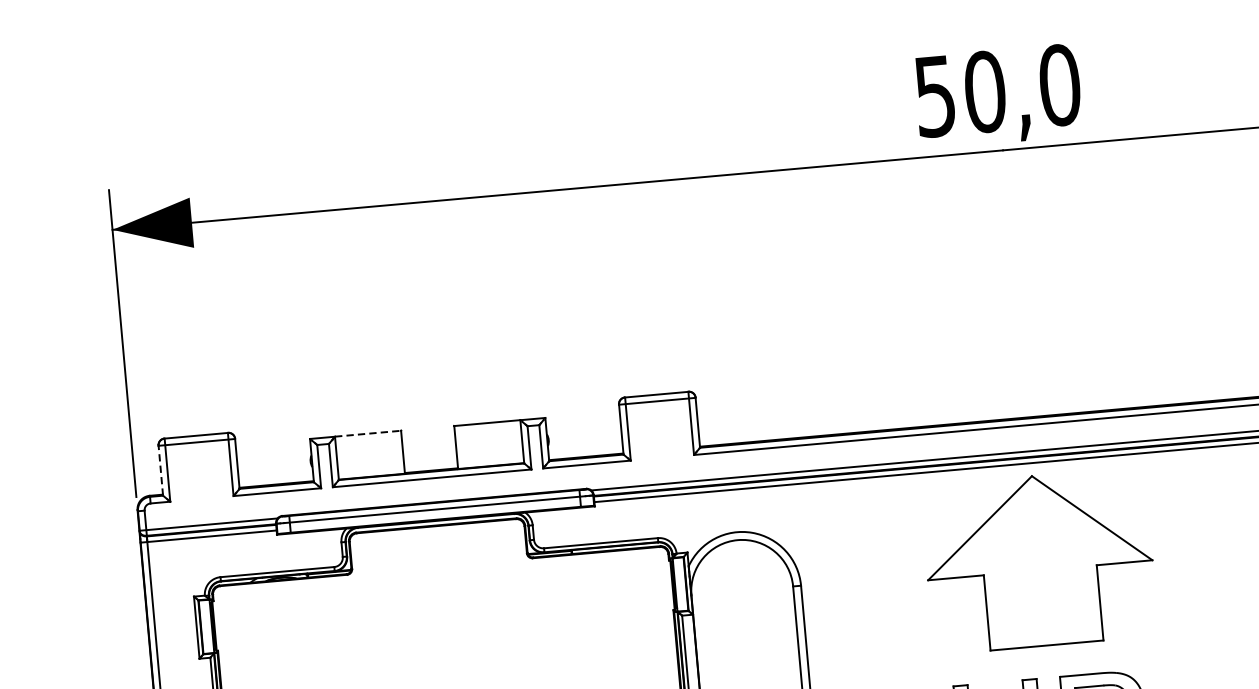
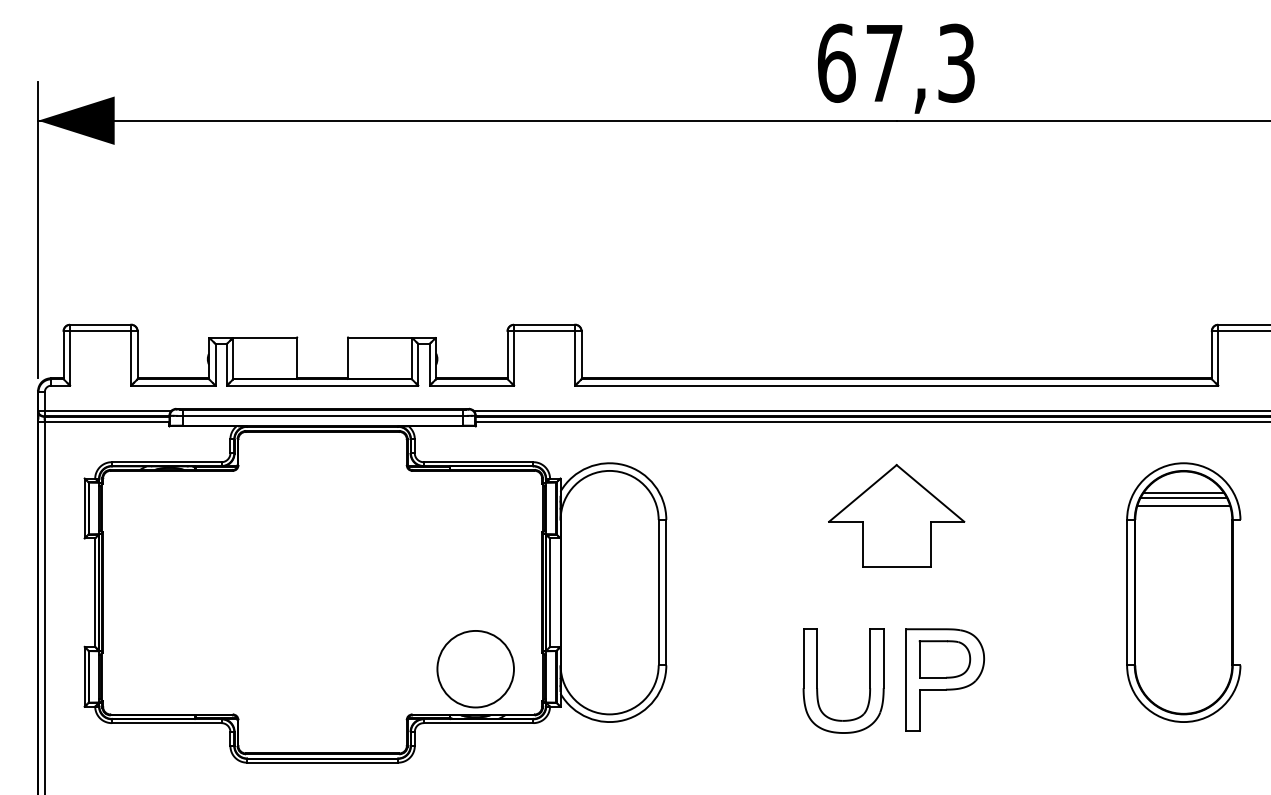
text: (997, 89) -> (896, 62), 50,0 -> 67,3
line: (368, 433) -> (265, 337), dashed -> solid
line: (160, 469) -> (63, 354), dashed -> solid
part: (1039, 559) -> (896, 515), size x0.62

